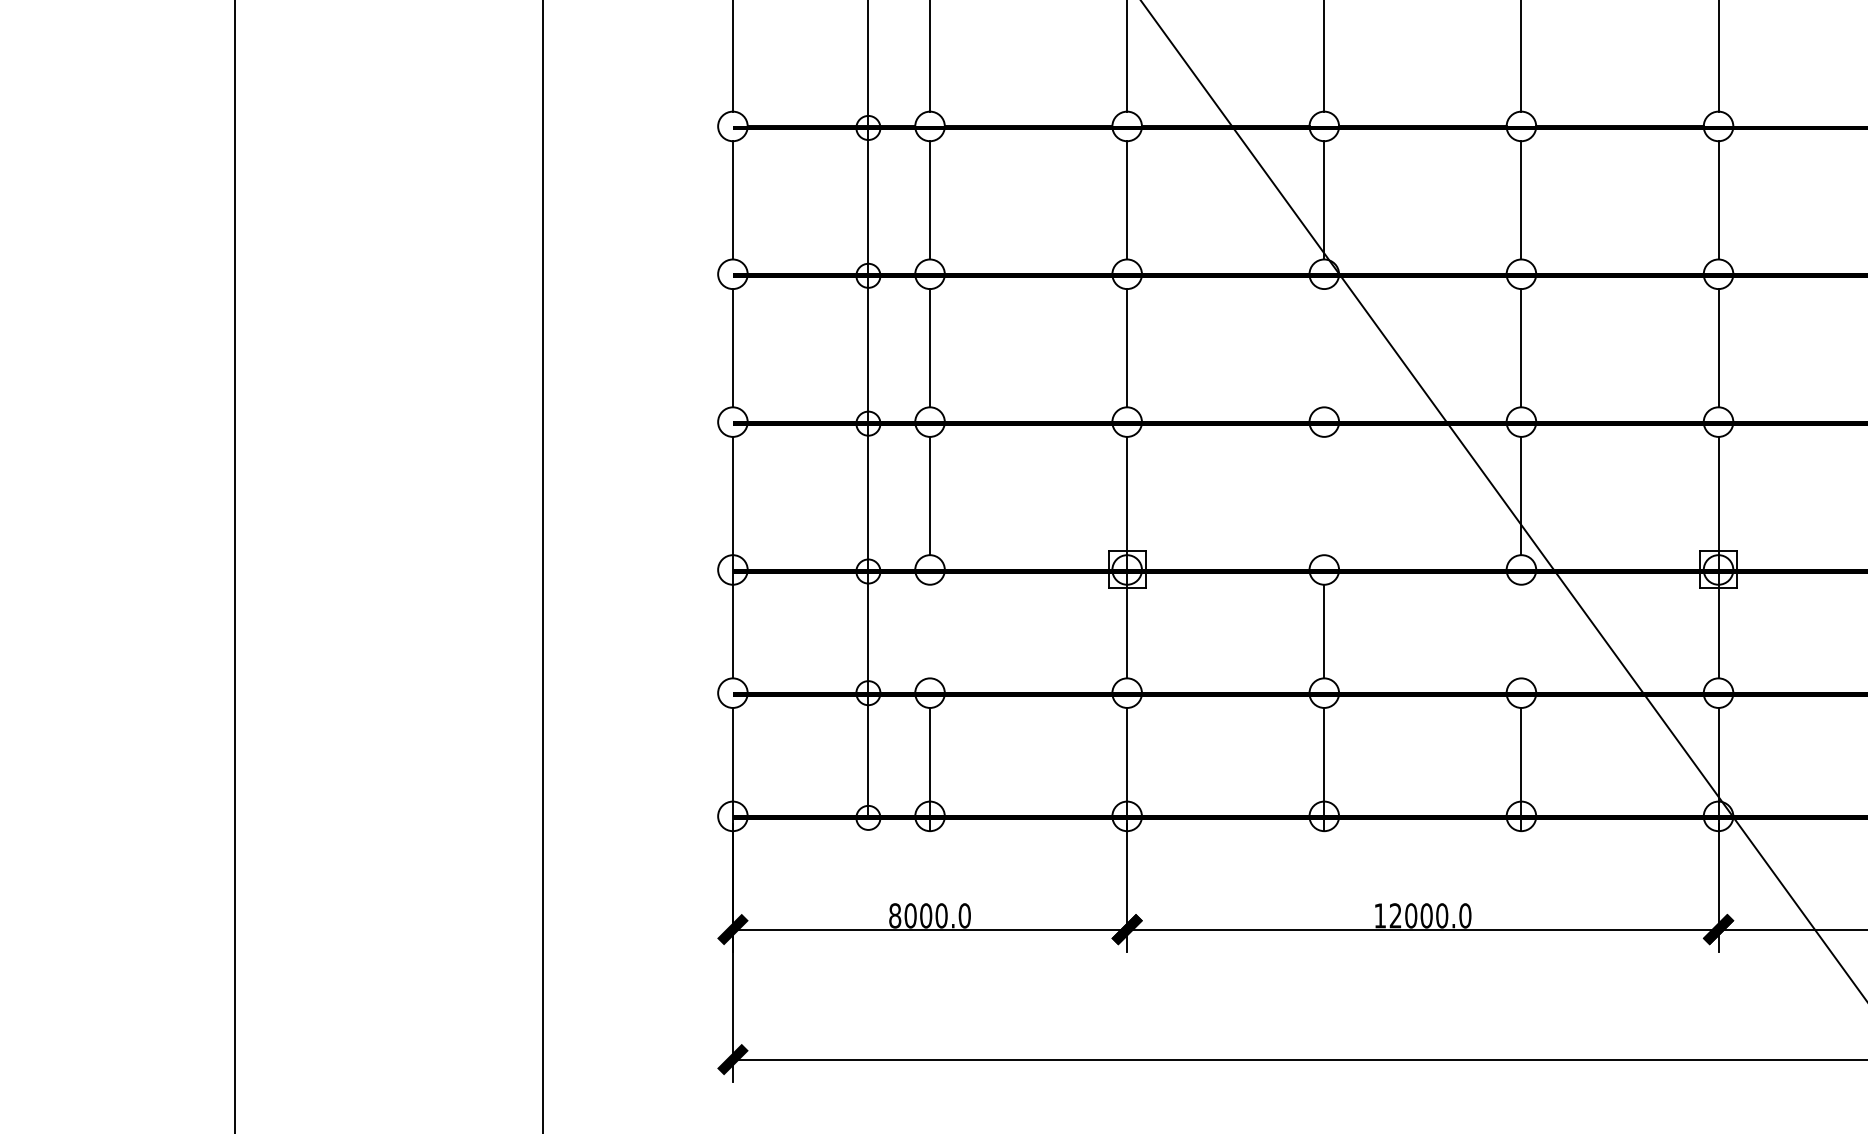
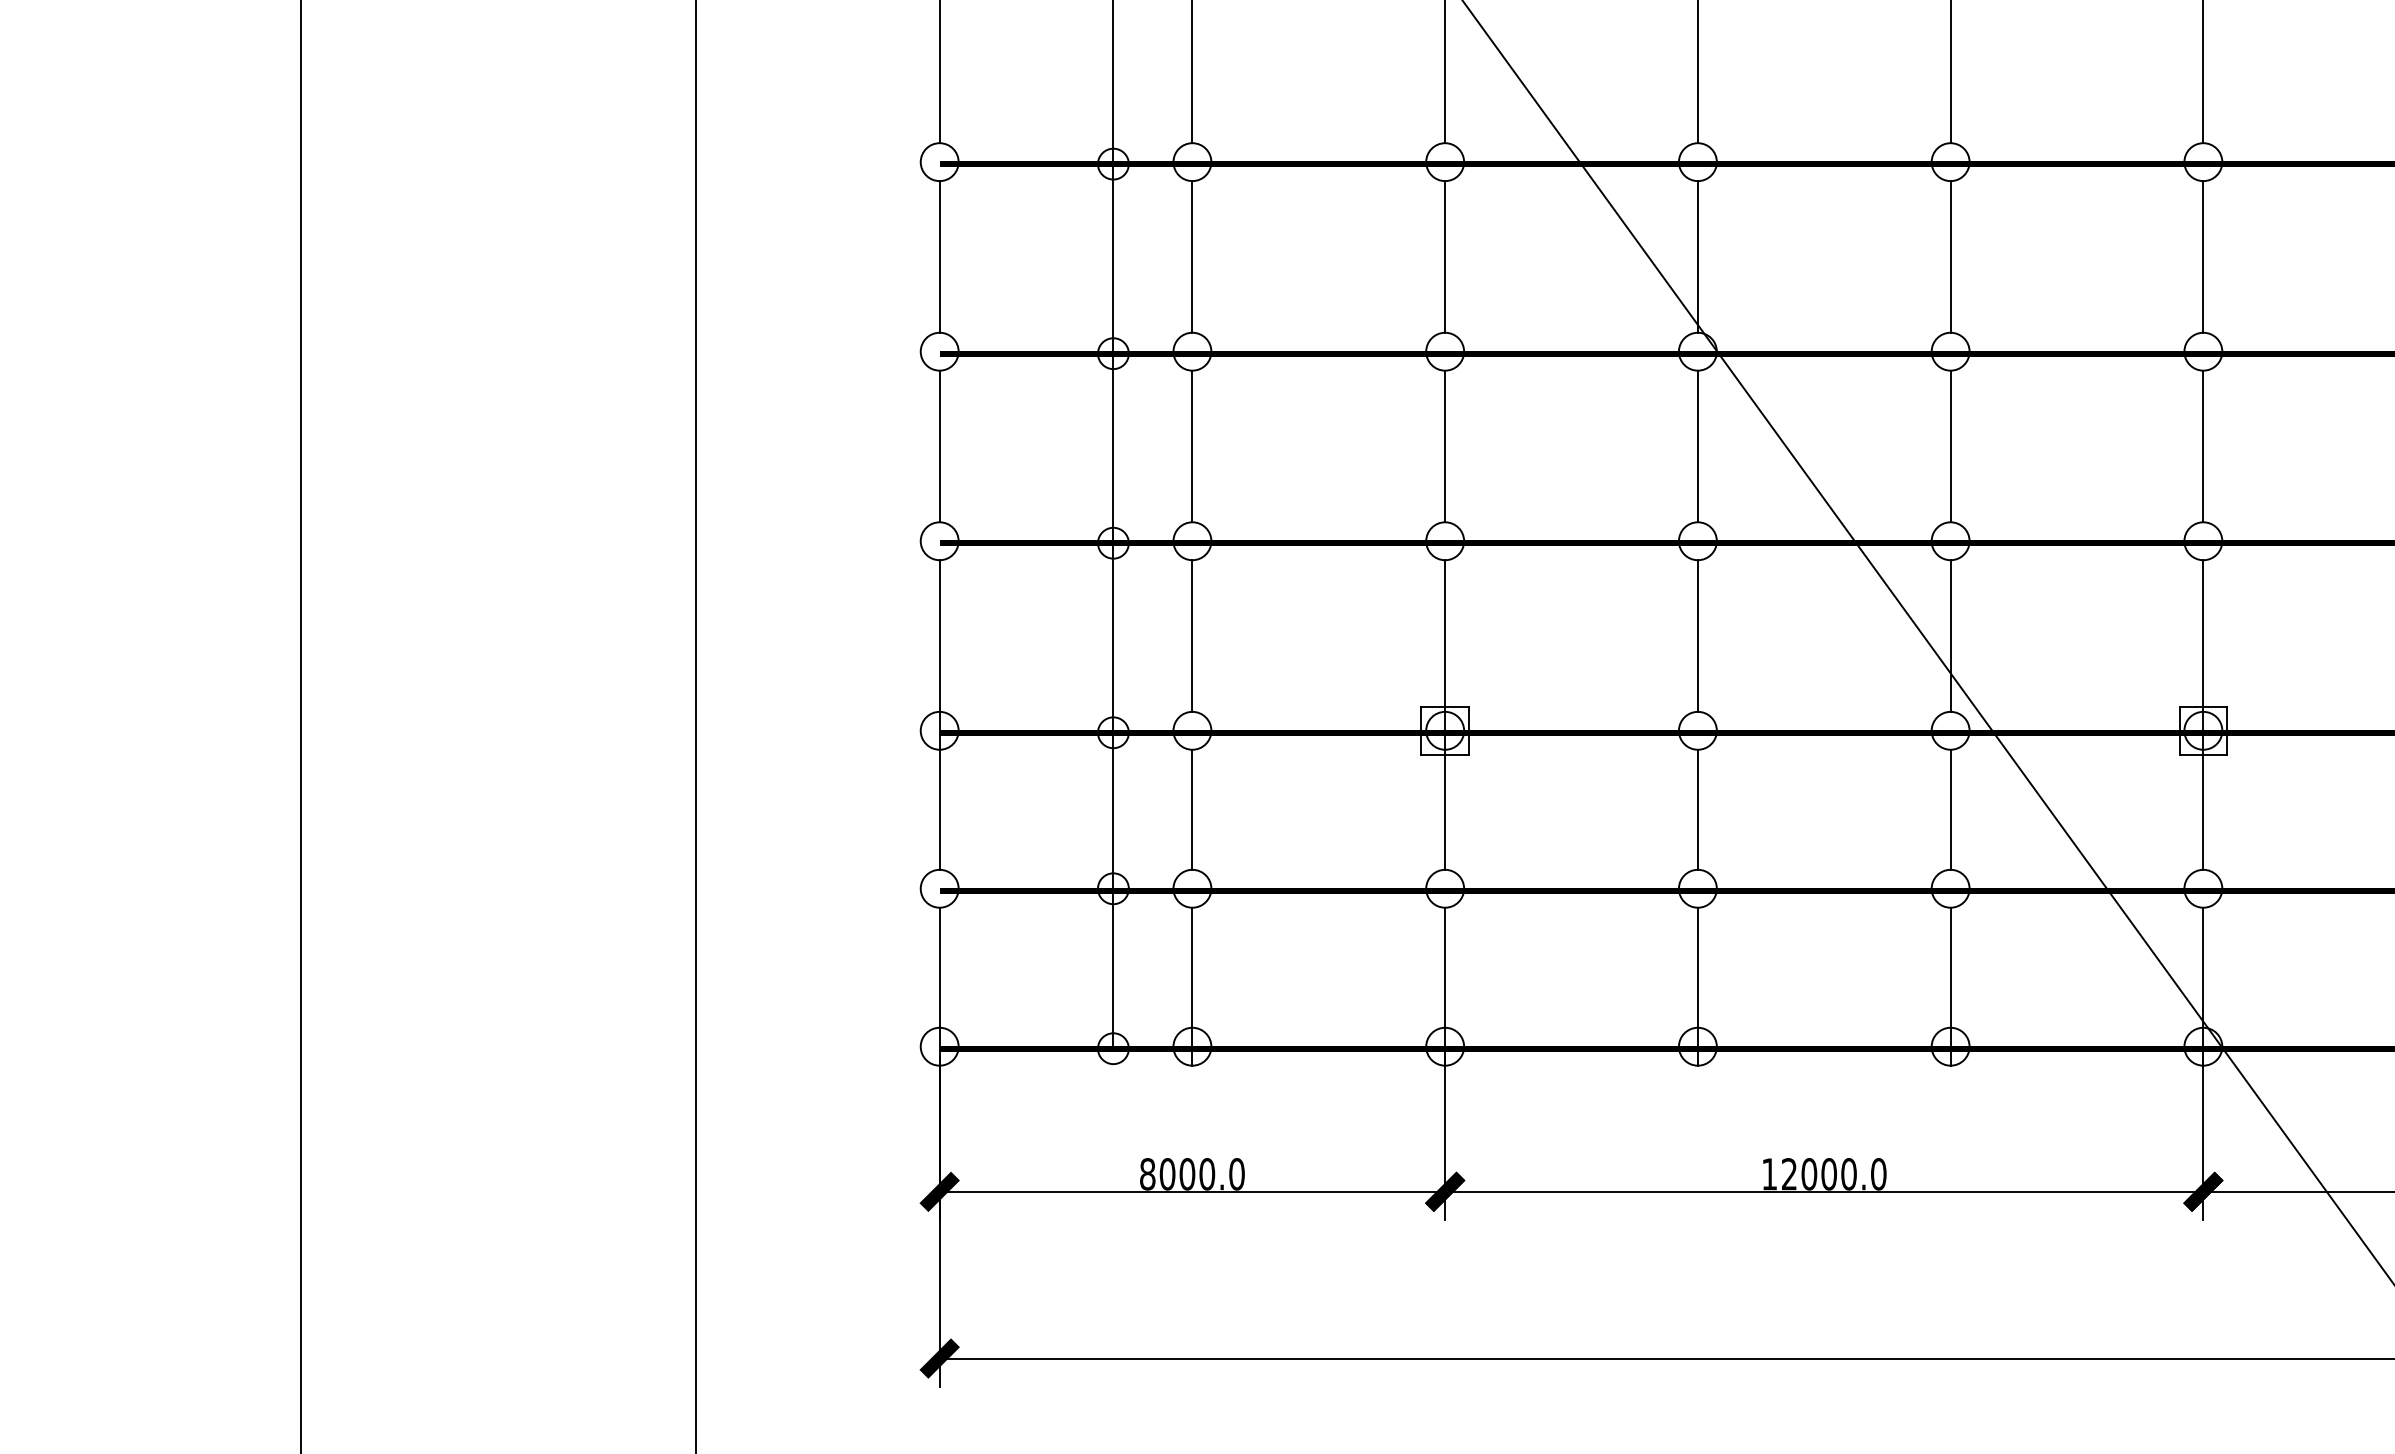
line: (1324, 348) -> (1698, 446), added
line: (1324, 495) -> (1698, 635), added
line: (930, 631) -> (1193, 809), added
line: (1521, 631) -> (1950, 809), added

